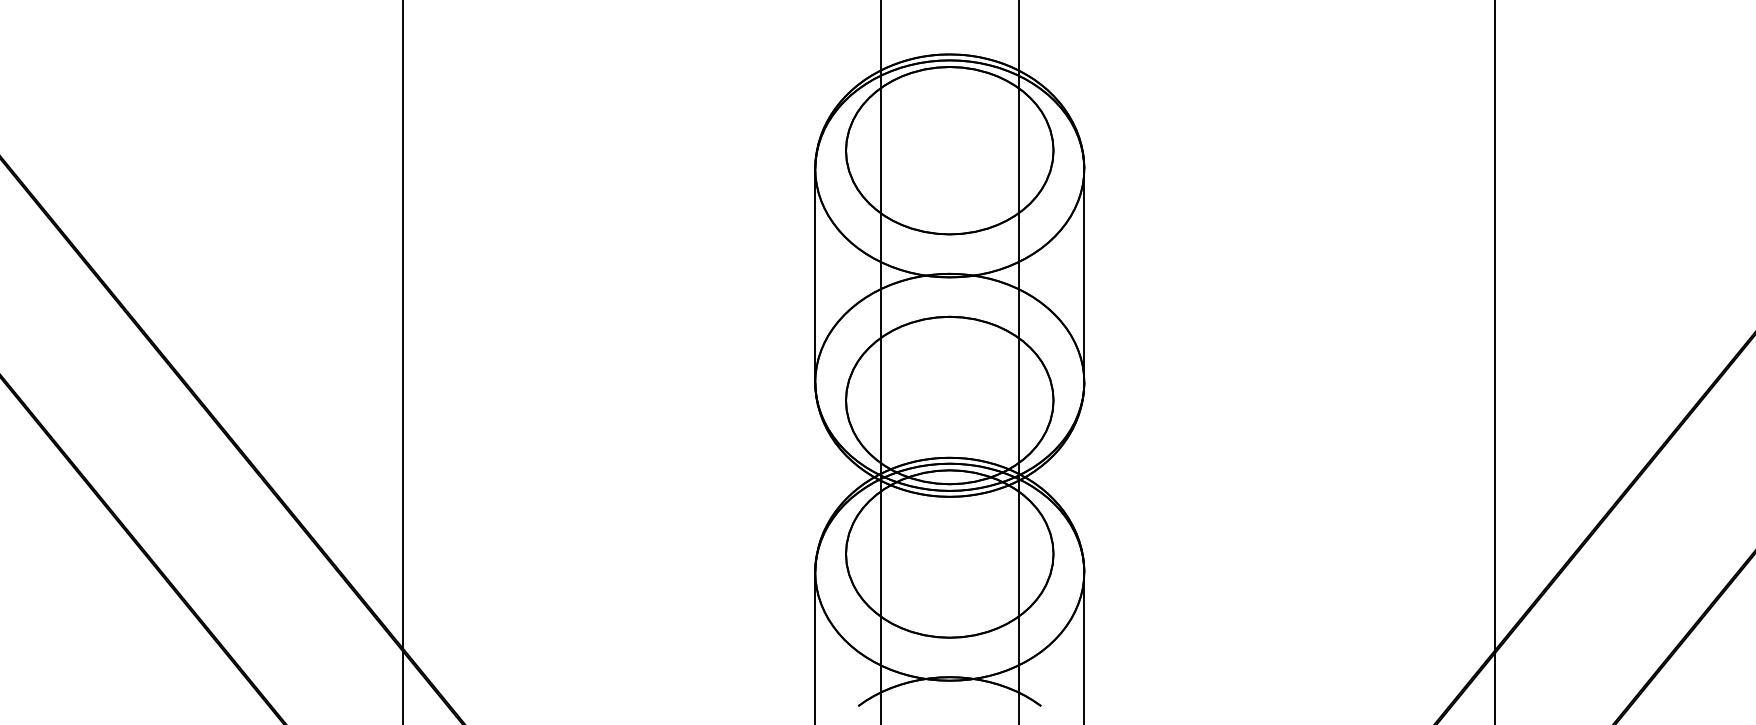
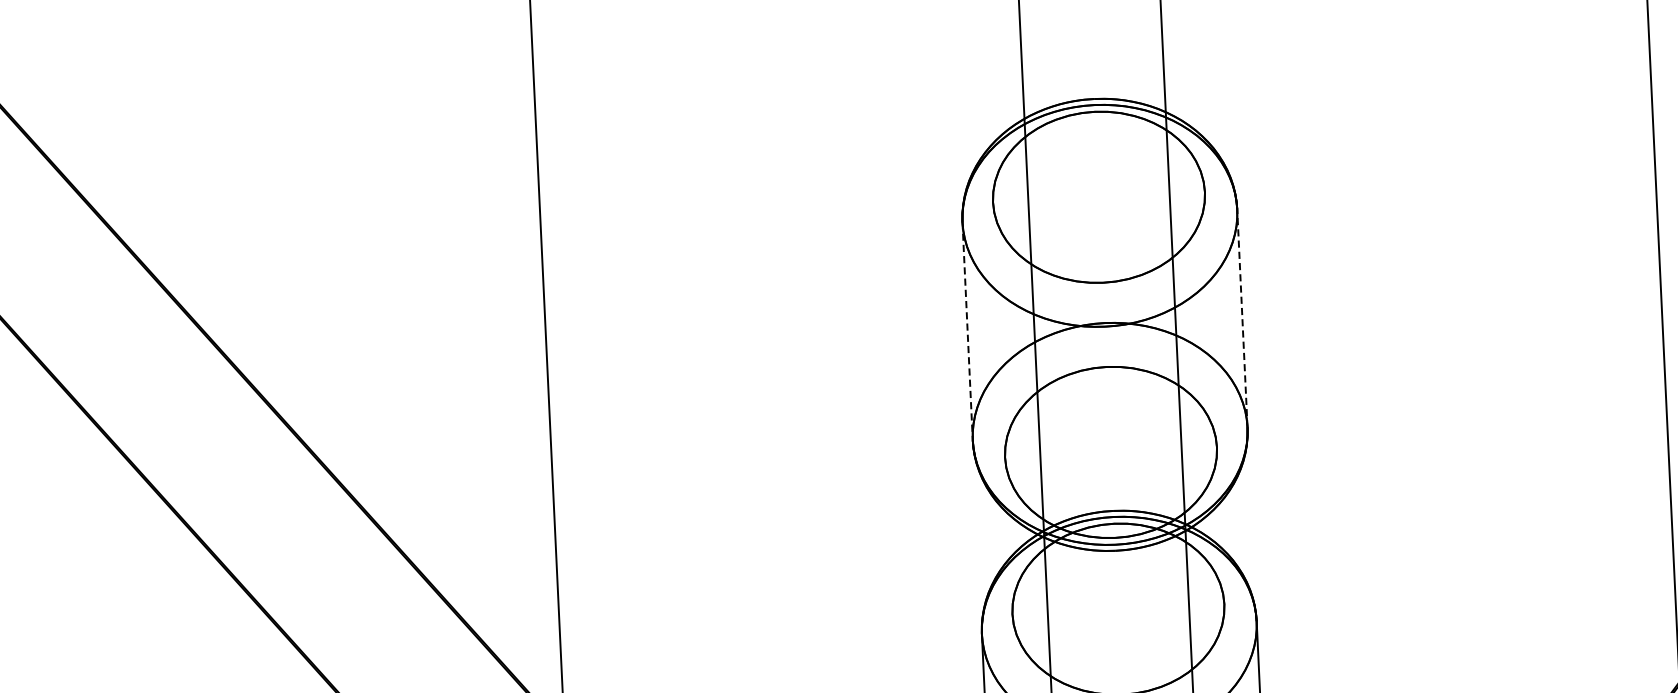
line: (815, 275) -> (967, 331), solid -> dashed
line: (1084, 275) -> (1242, 318), solid -> dashed

